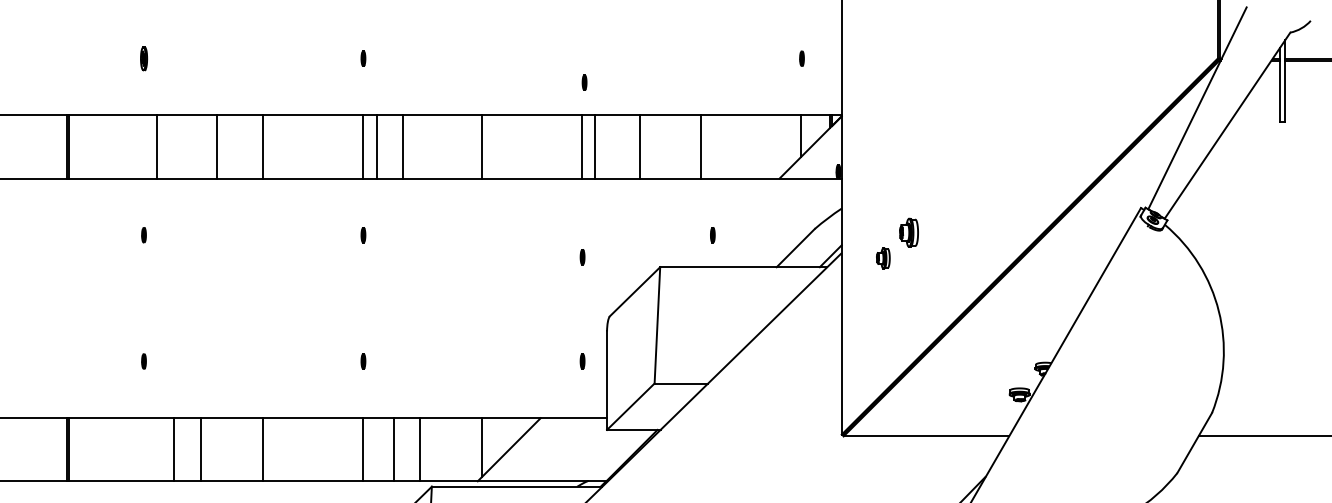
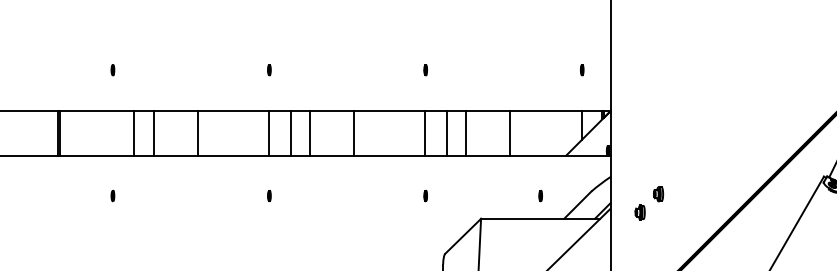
part: (143, 58) -> (112, 69), size x0.62
part: (584, 82) -> (425, 69), moved
line: (157, 146) -> (134, 132), moved
line: (216, 146) -> (153, 132), moved
line: (376, 146) -> (290, 132), moved
line: (403, 146) -> (310, 132), moved
line: (594, 146) -> (447, 132), moved
part: (908, 232) -> (658, 194), size x0.71
part: (712, 235) -> (540, 196), moved
part: (582, 257) -> (425, 196), moved

